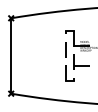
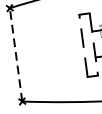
line: (11, 56) -> (16, 55), solid -> dashed

